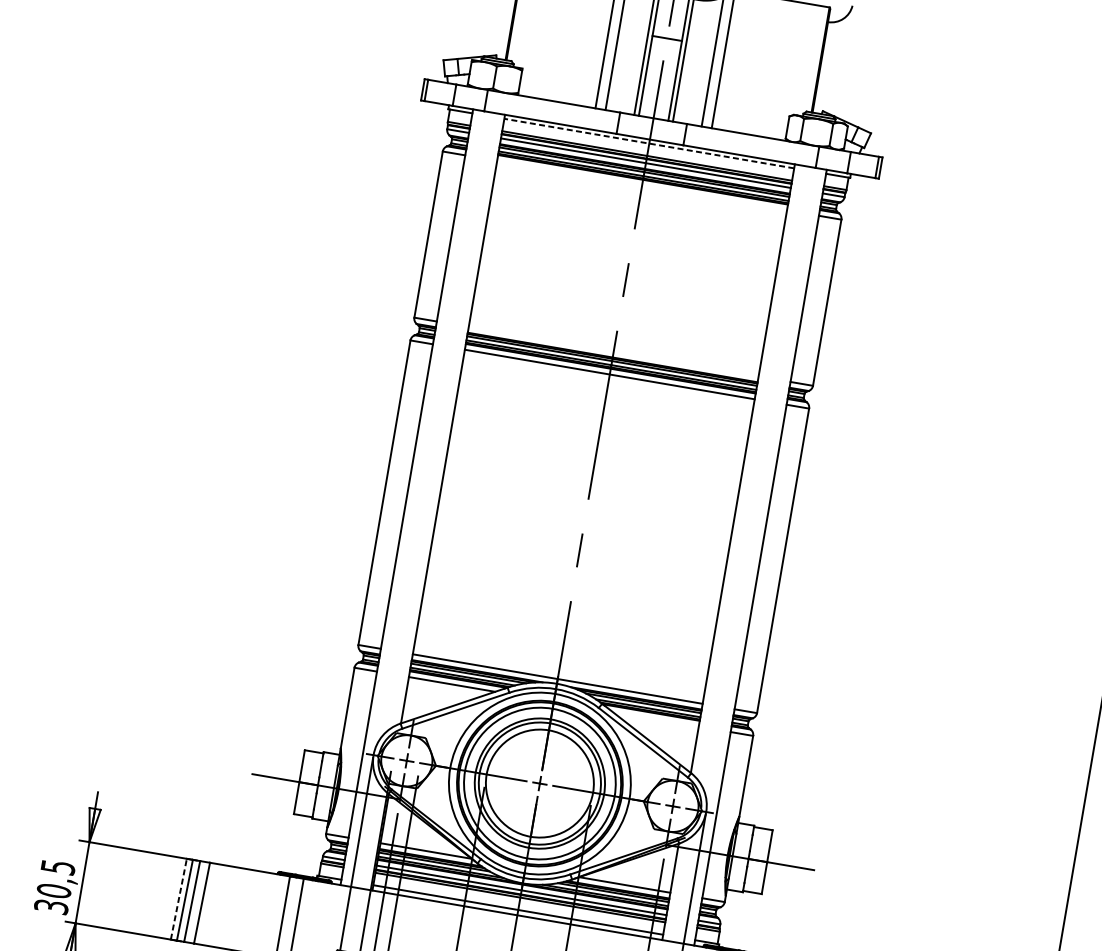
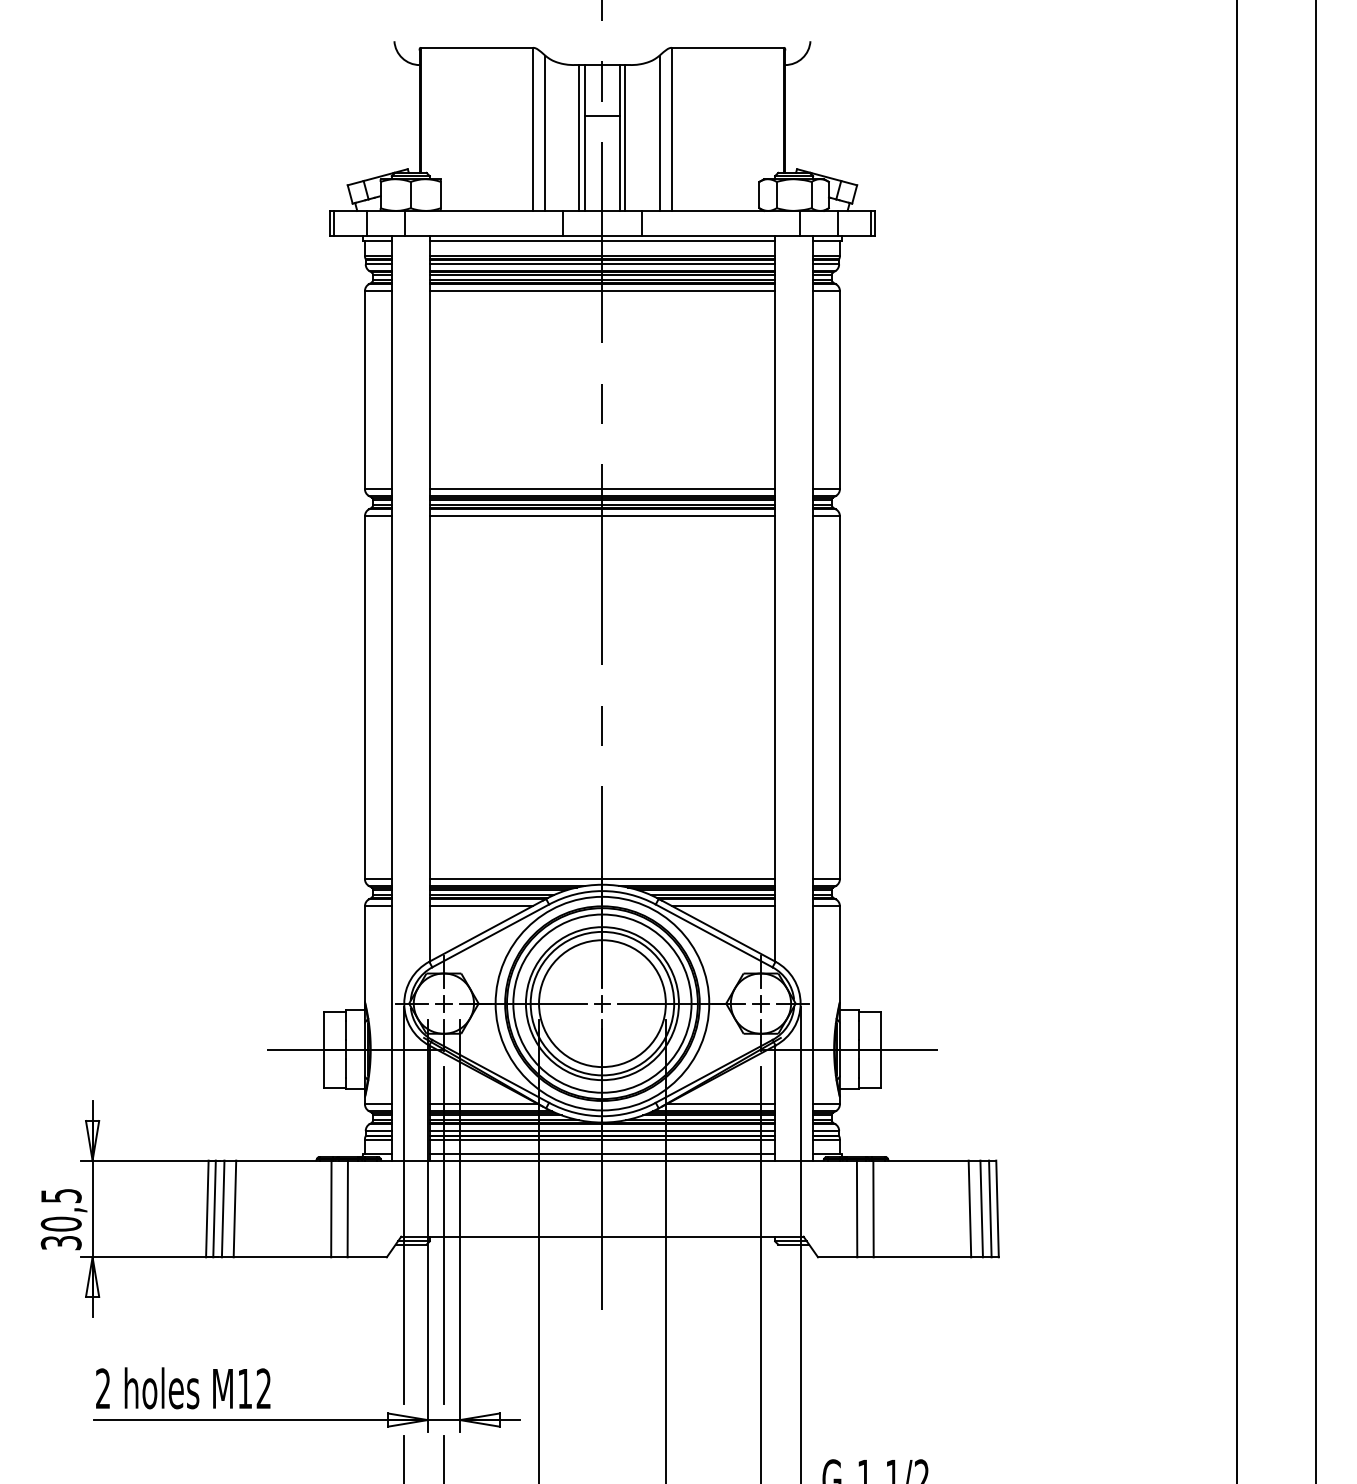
line: (649, 143) -> (602, 241), dashed -> solid
line: (642, 185) -> (602, 291), added
line: (613, 352) -> (602, 489), added
line: (655, 719) -> (723, 906), added
line: (179, 898) -> (207, 1208), dashed -> solid

